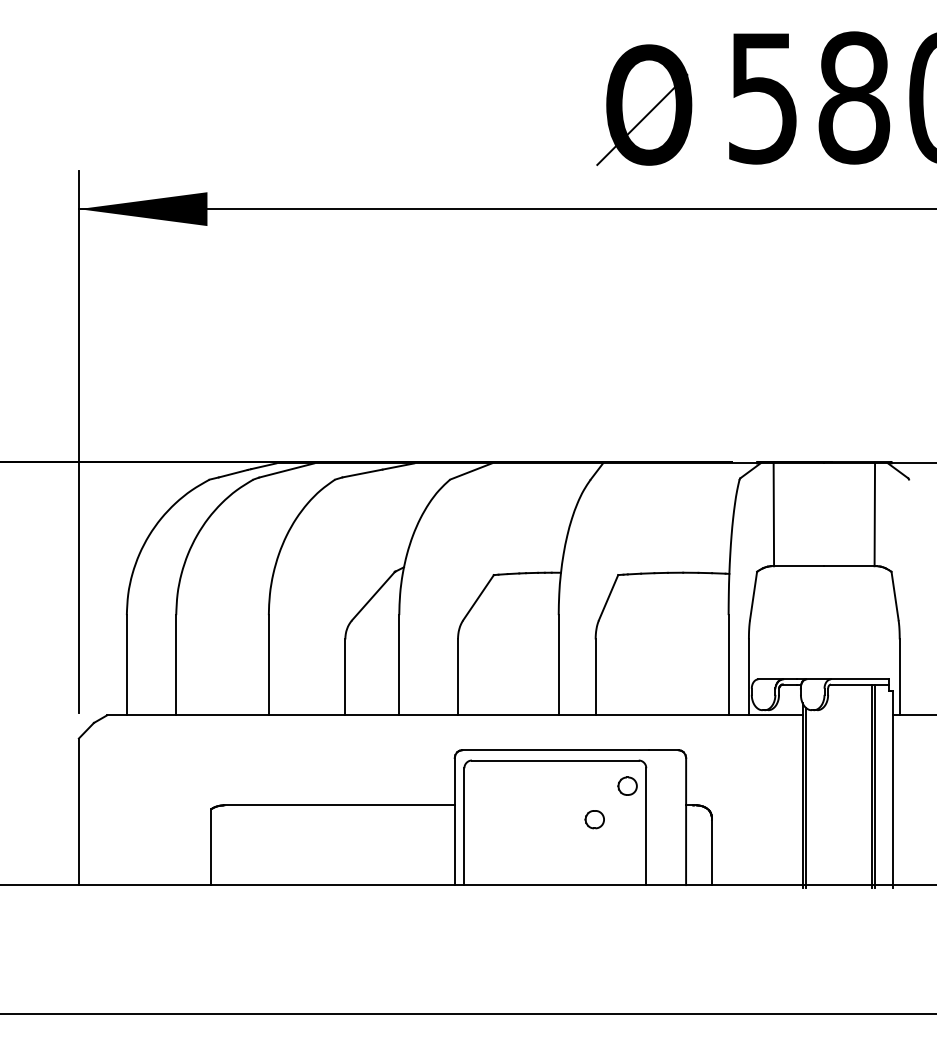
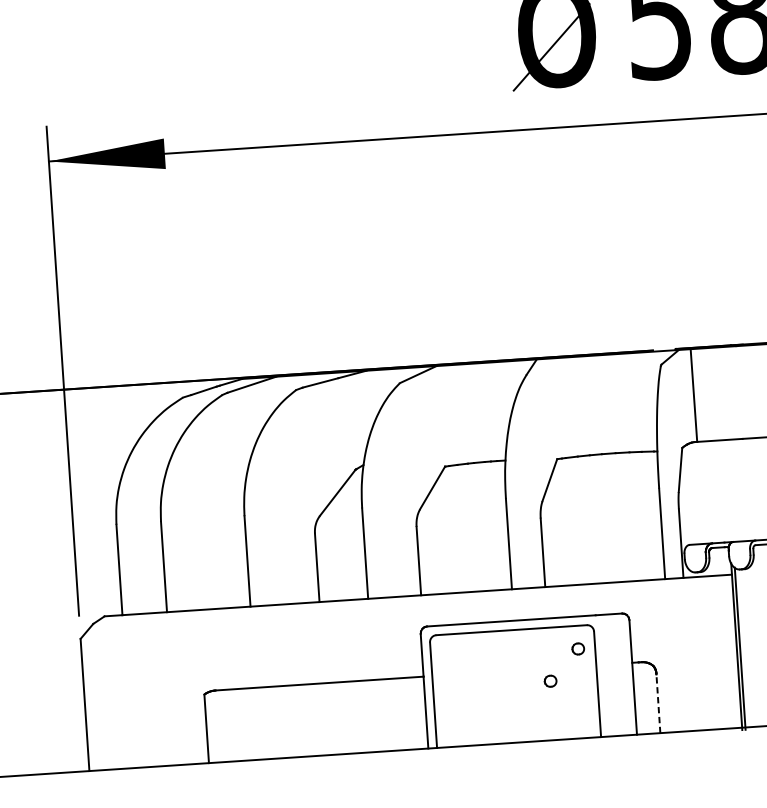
part: (627, 785) -> (578, 648), size x0.7
part: (594, 819) -> (550, 681), size x0.7
line: (712, 851) -> (658, 702), solid -> dashed

